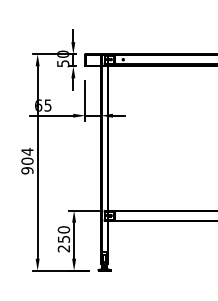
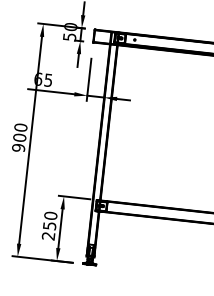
text: (27, 151) -> (20, 127), 904 -> 900

